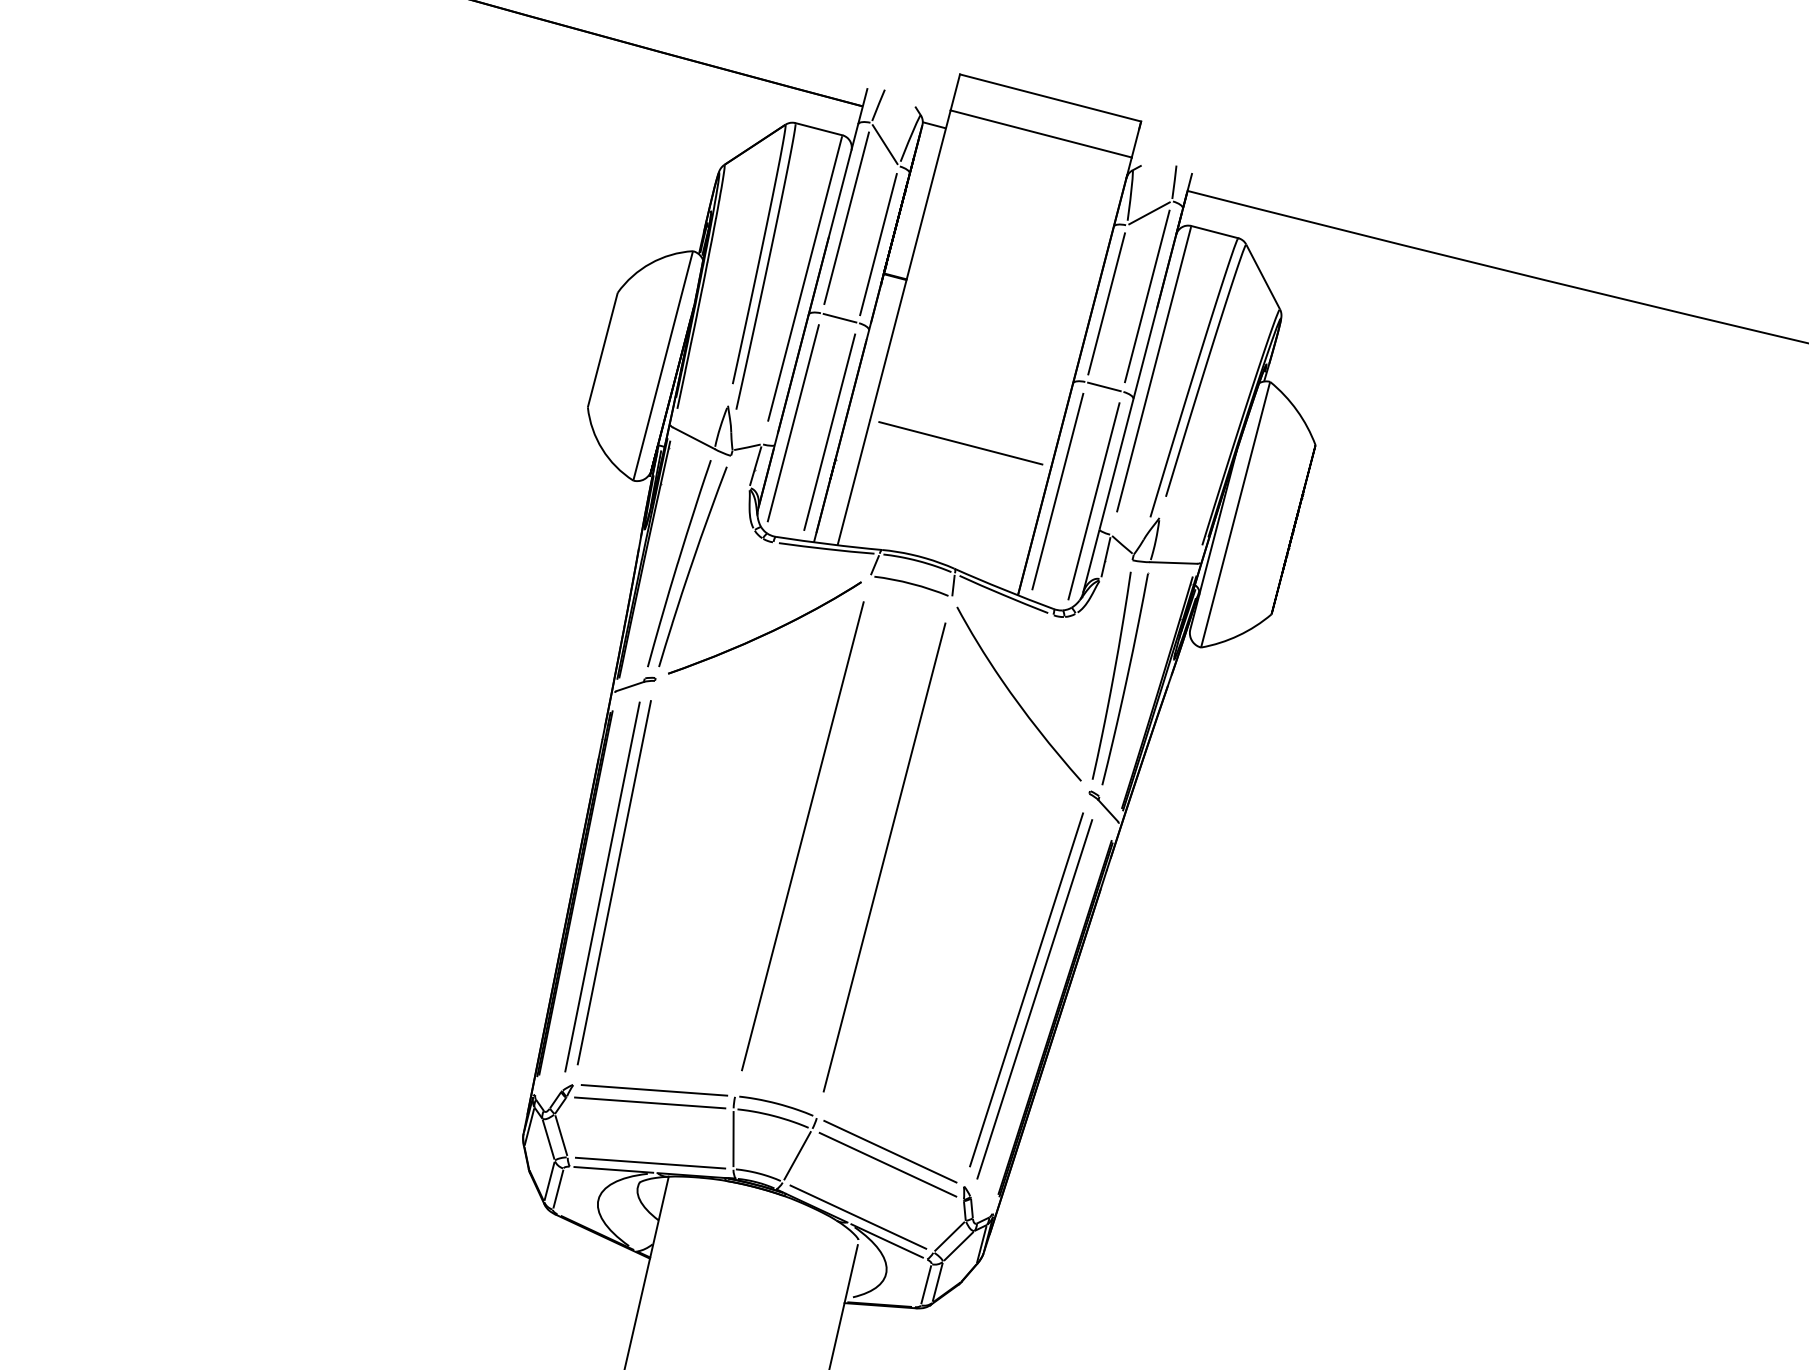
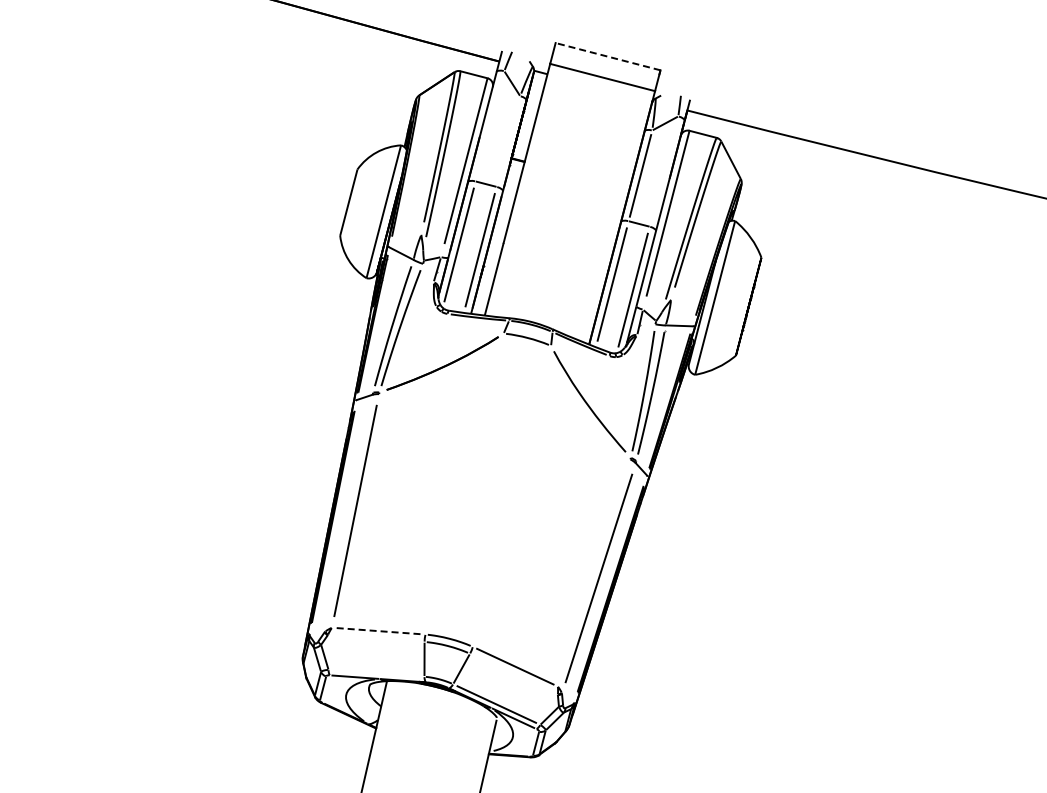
line: (1049, 97) -> (607, 56), solid -> dashed
line: (845, 216) -> (489, 125), removed
line: (878, 244) -> (508, 141), removed
line: (1146, 296) -> (663, 171), removed
line: (959, 443) -> (555, 256), removed
line: (802, 835) -> (464, 483), removed
line: (883, 856) -> (511, 495), removed
line: (602, 887) -> (348, 513), removed
line: (1025, 989) -> (593, 572), removed
line: (655, 1090) -> (379, 631), solid -> dashed
line: (648, 1103) -> (375, 638), removed
line: (650, 1163) -> (376, 673), removed
line: (887, 1163) -> (513, 673), removed

